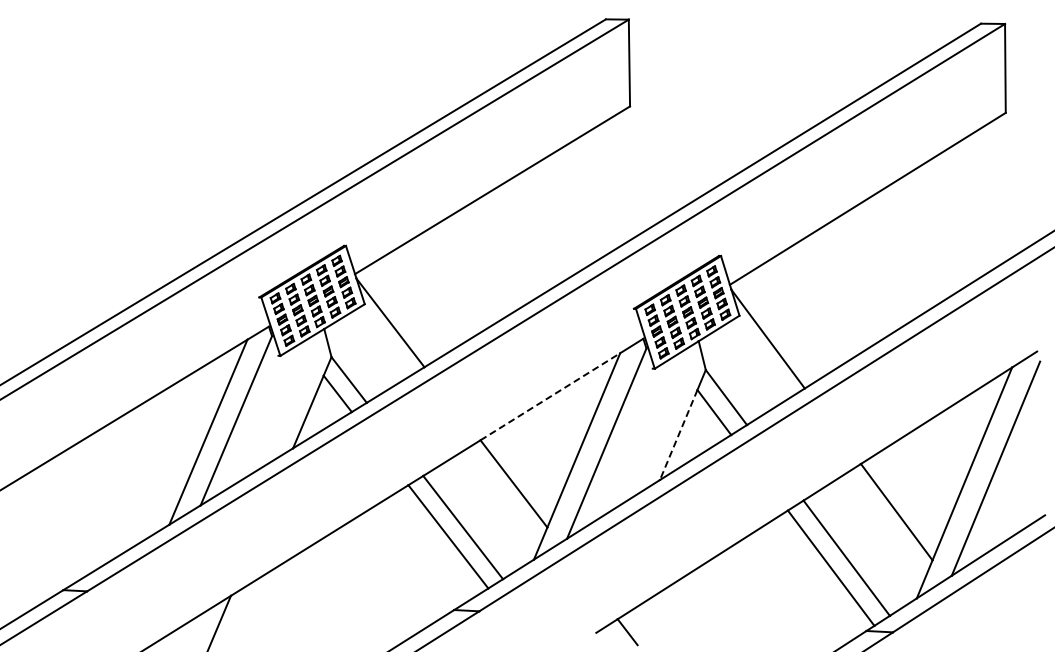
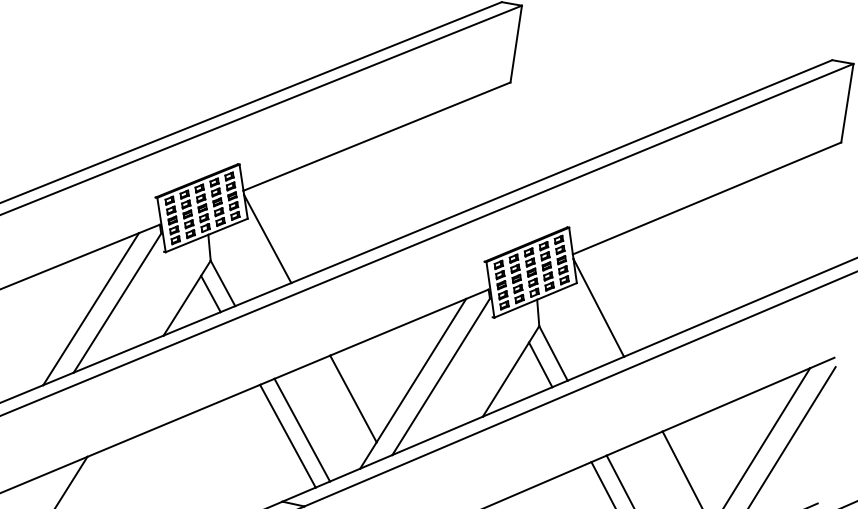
line: (550, 396) -> (398, 327), dashed -> solid
line: (678, 435) -> (505, 380), dashed -> solid

